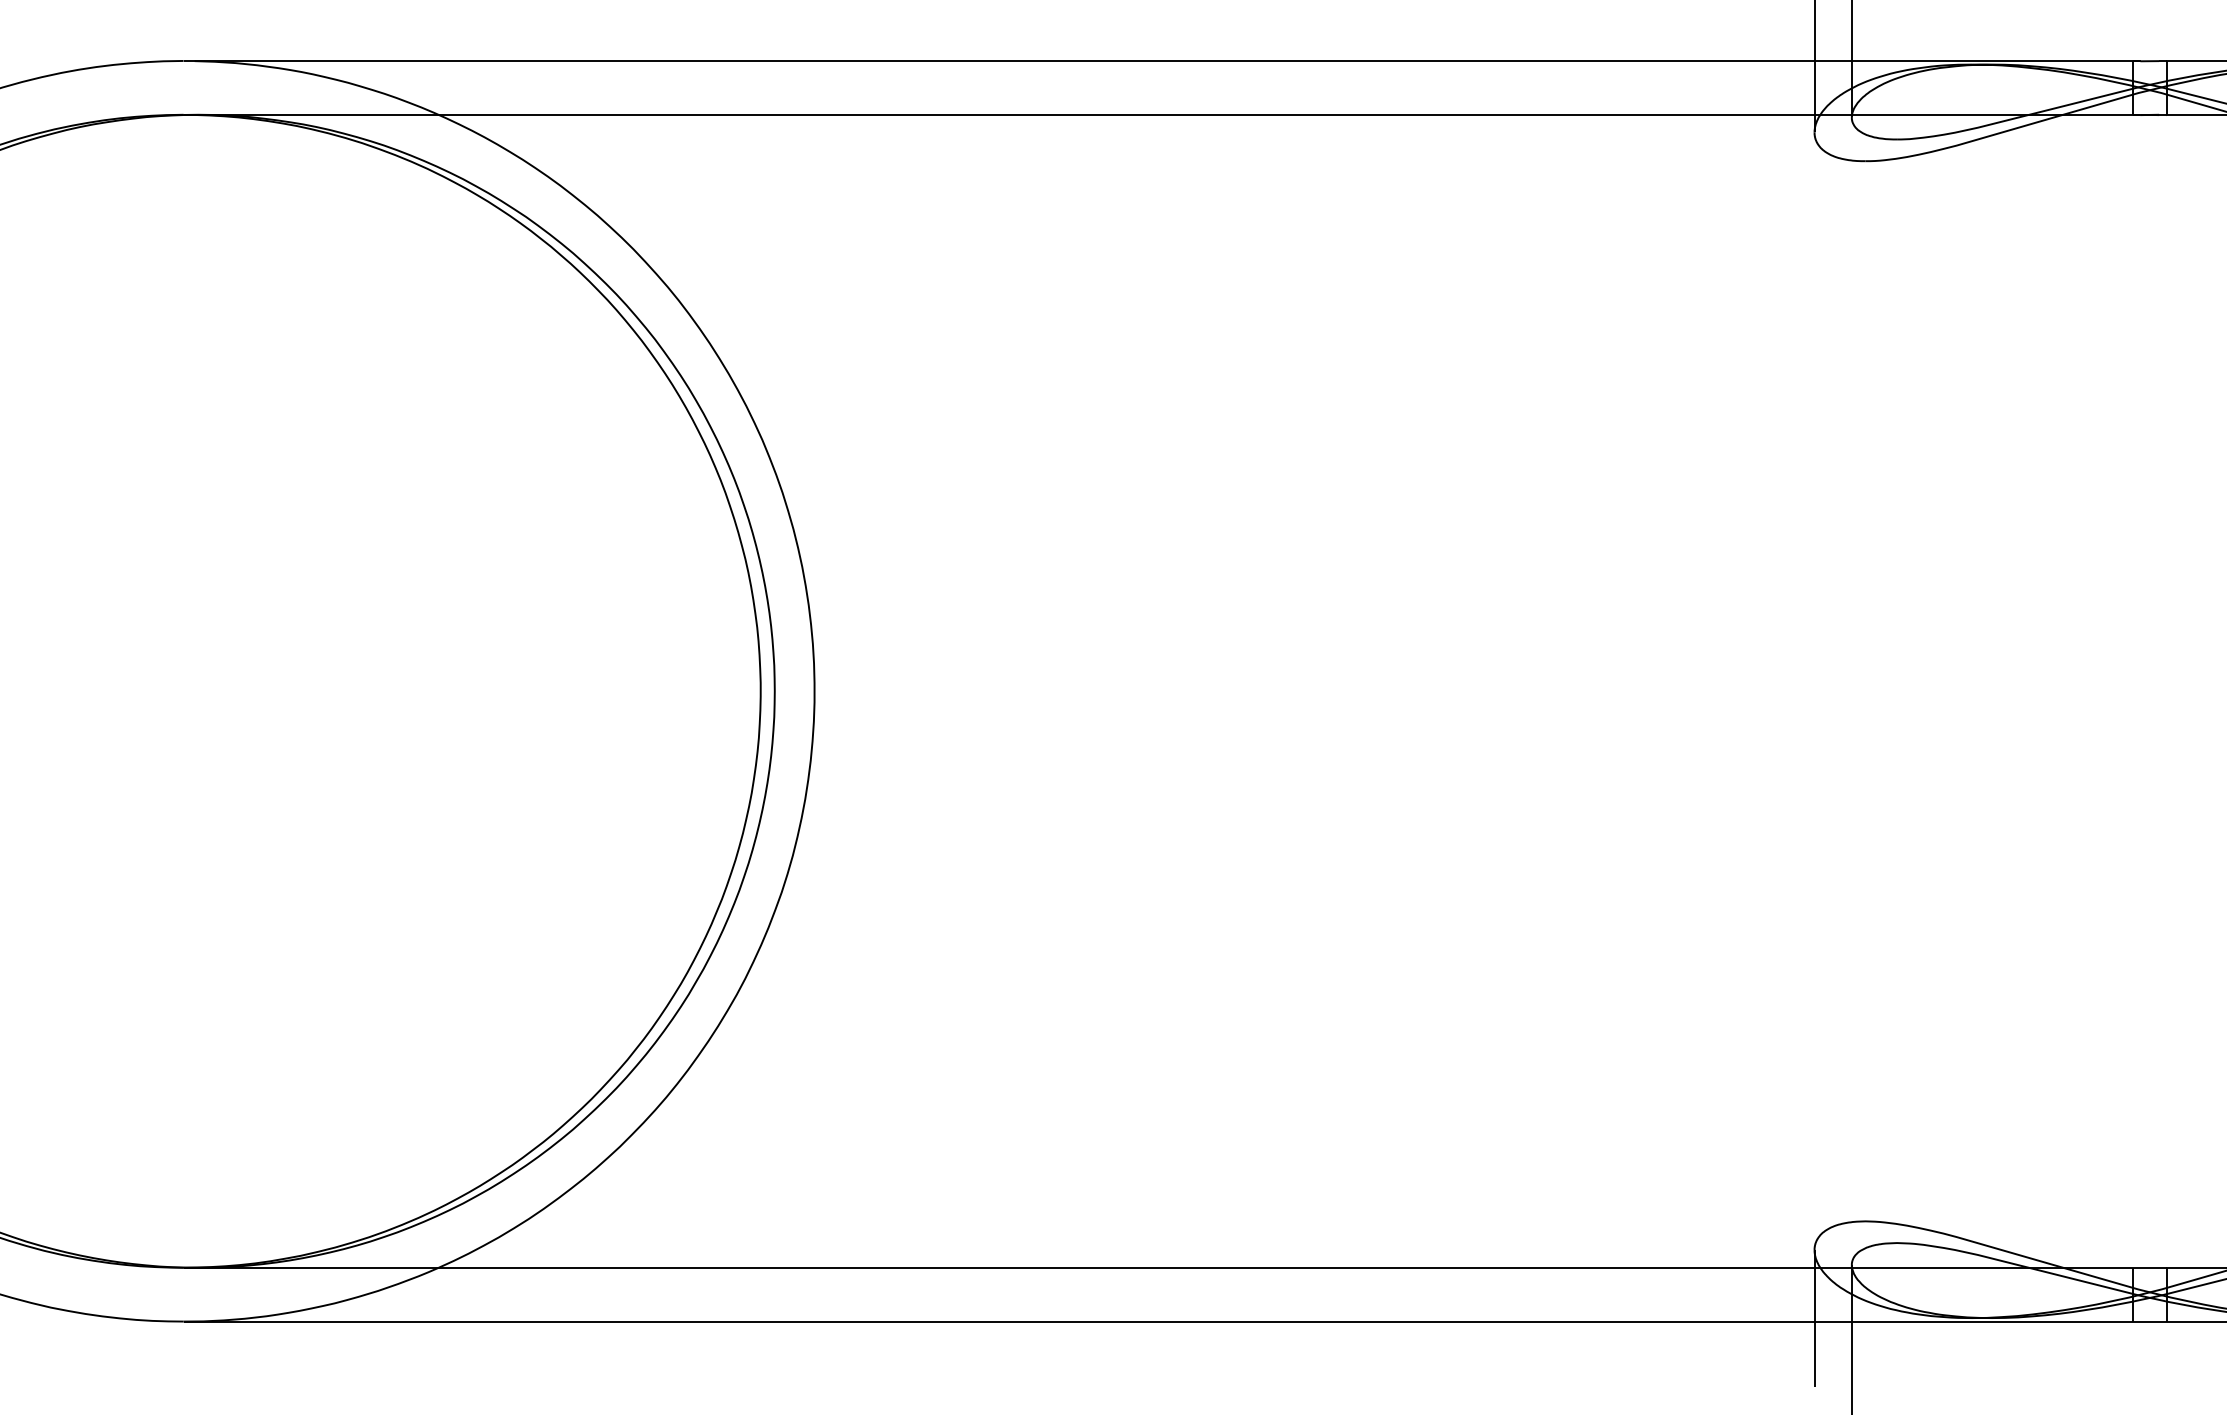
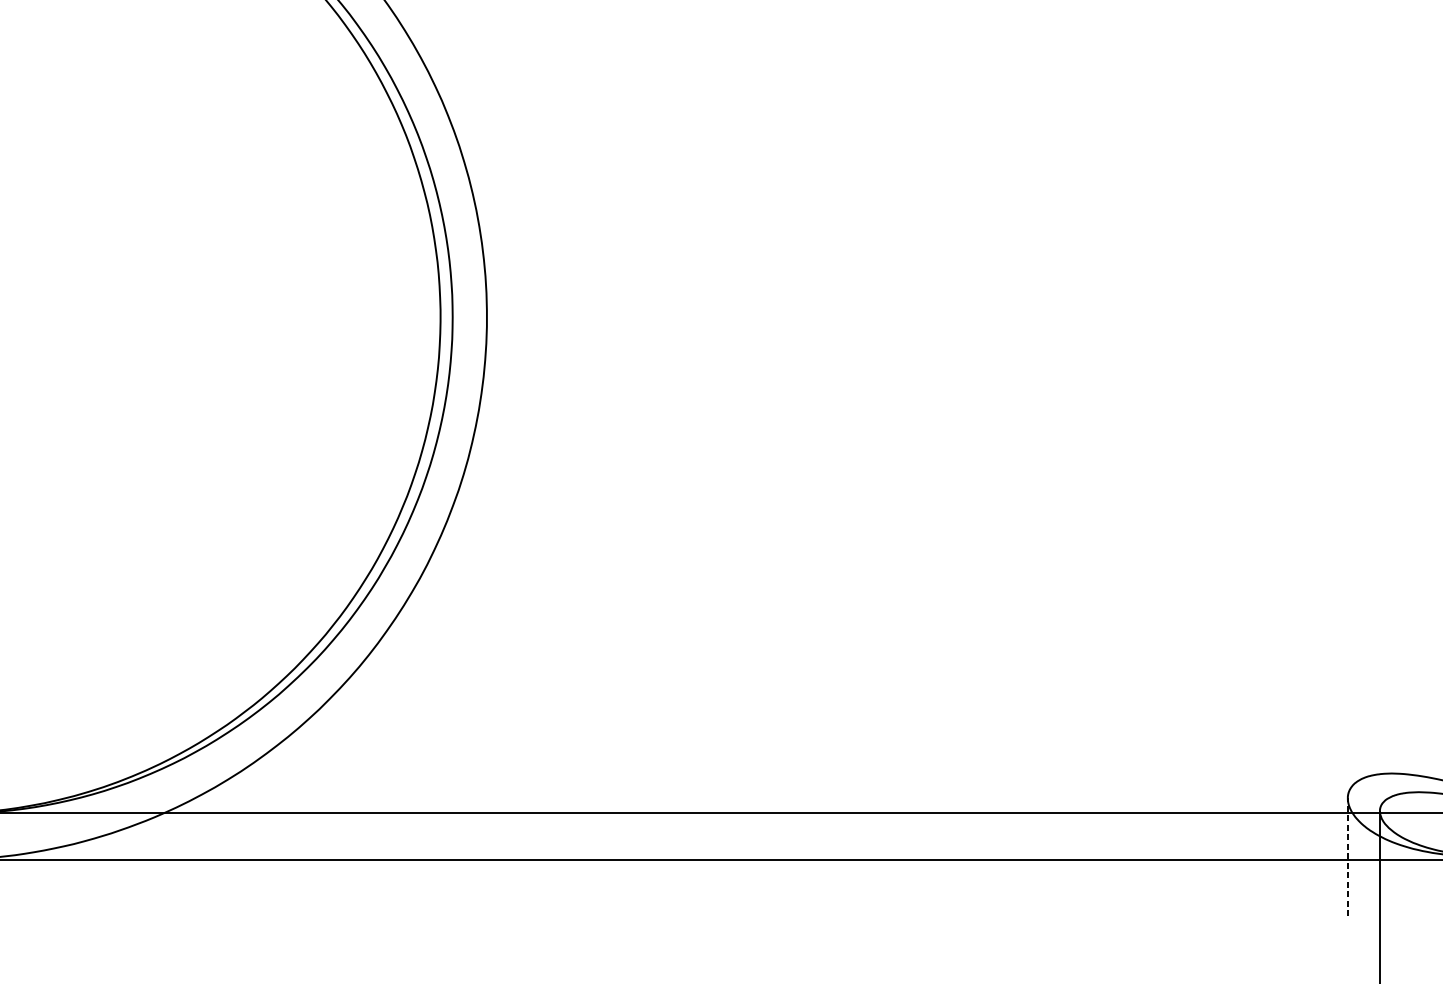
line: (1814, 1318) -> (1347, 857), solid -> dashed

